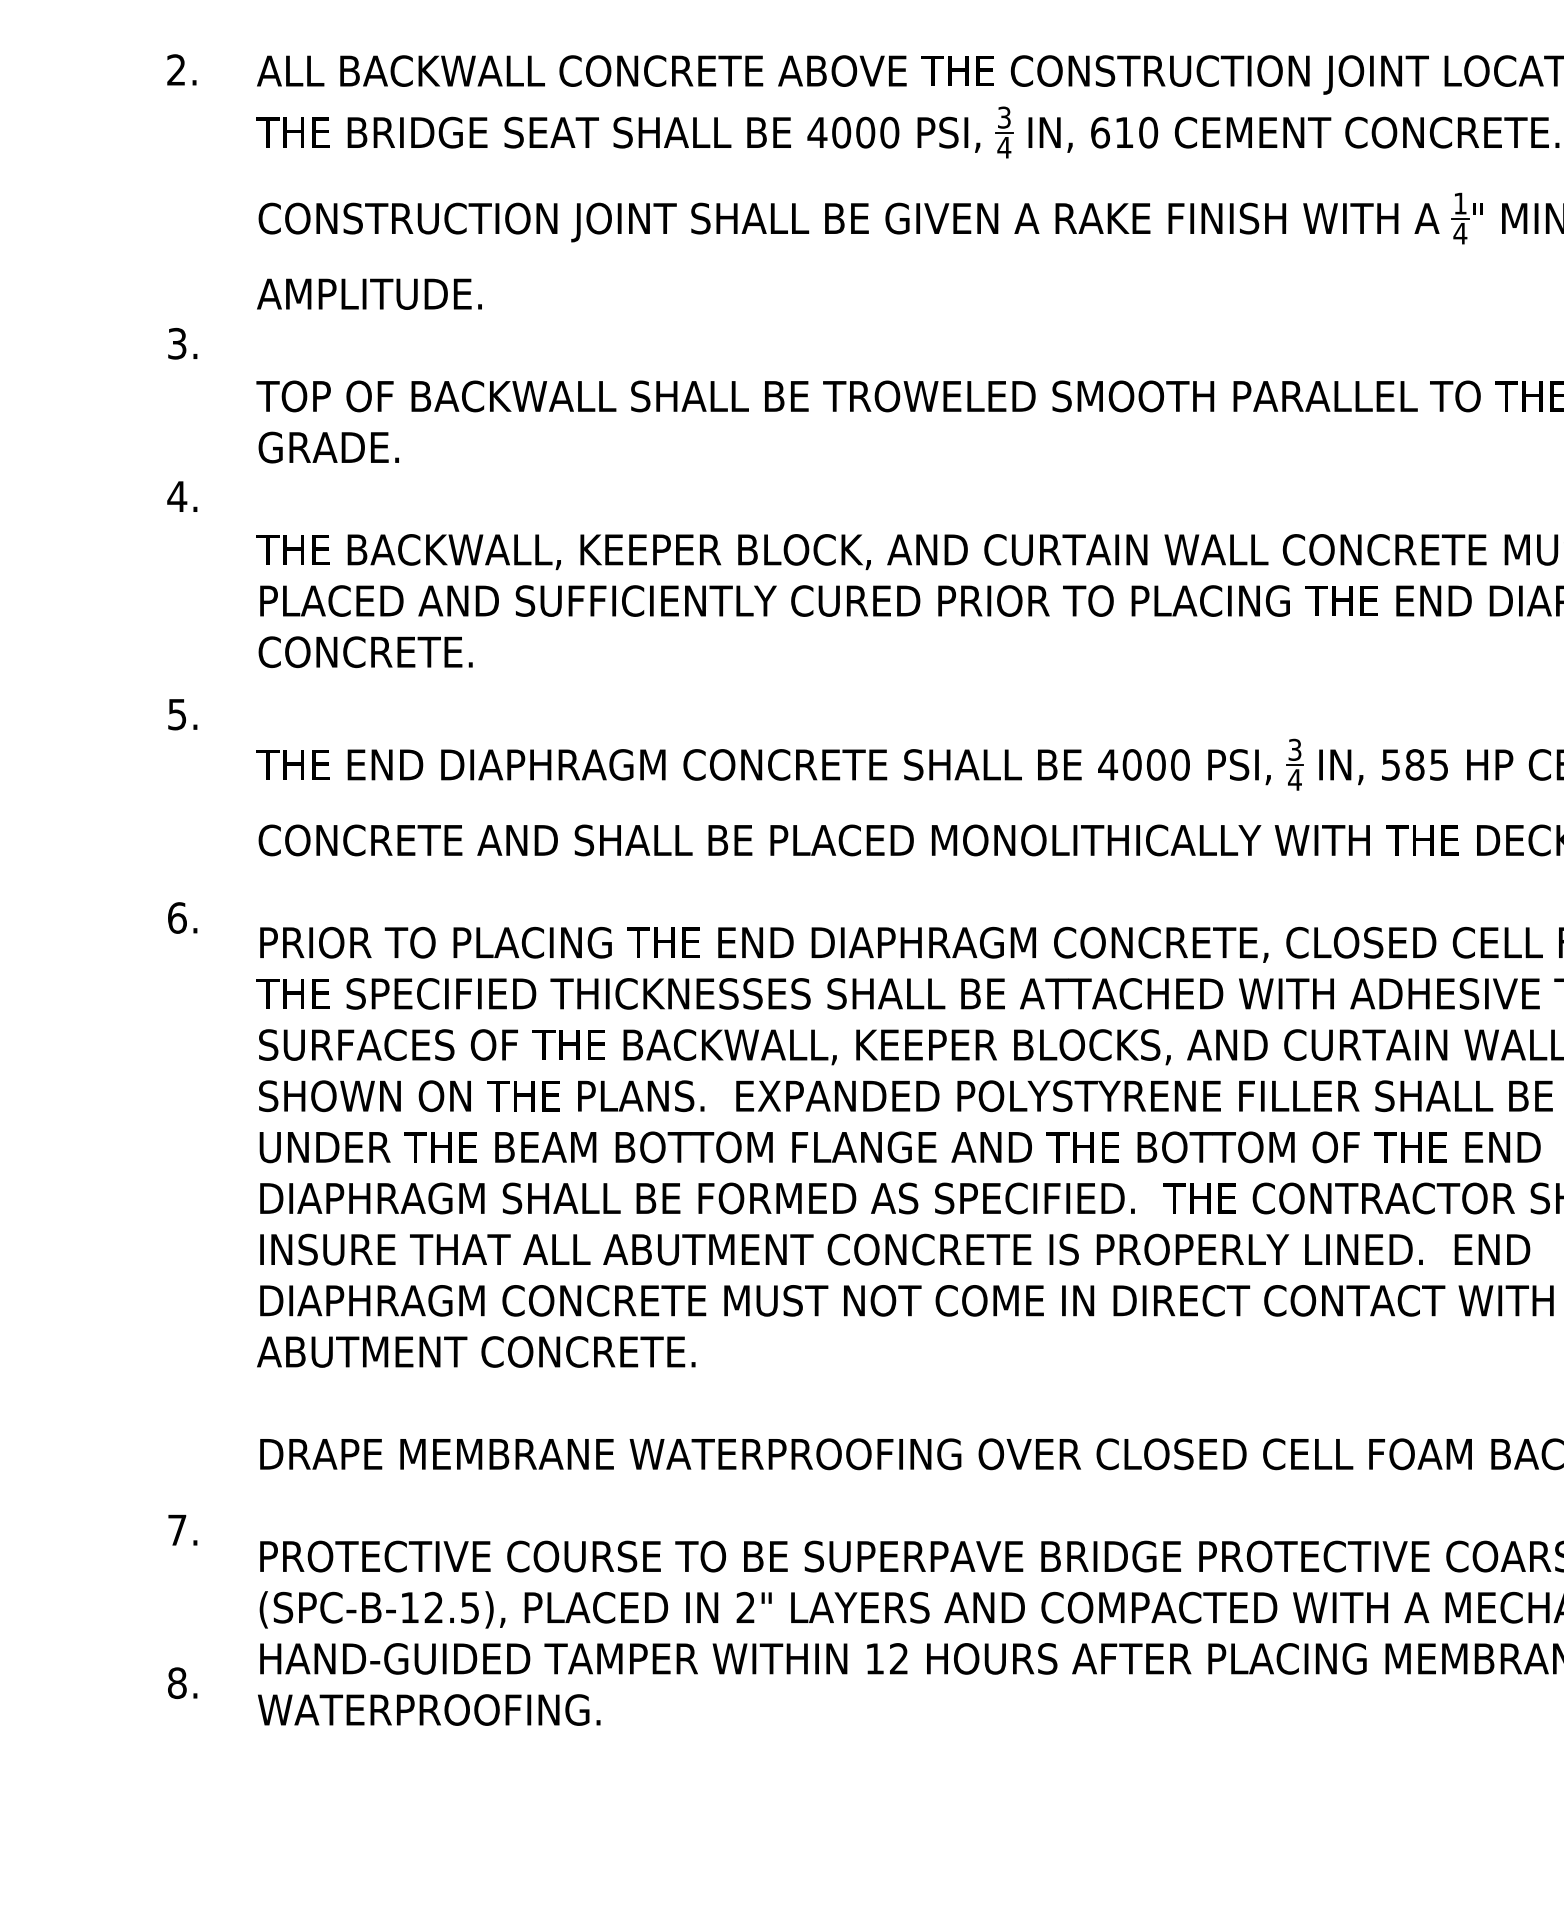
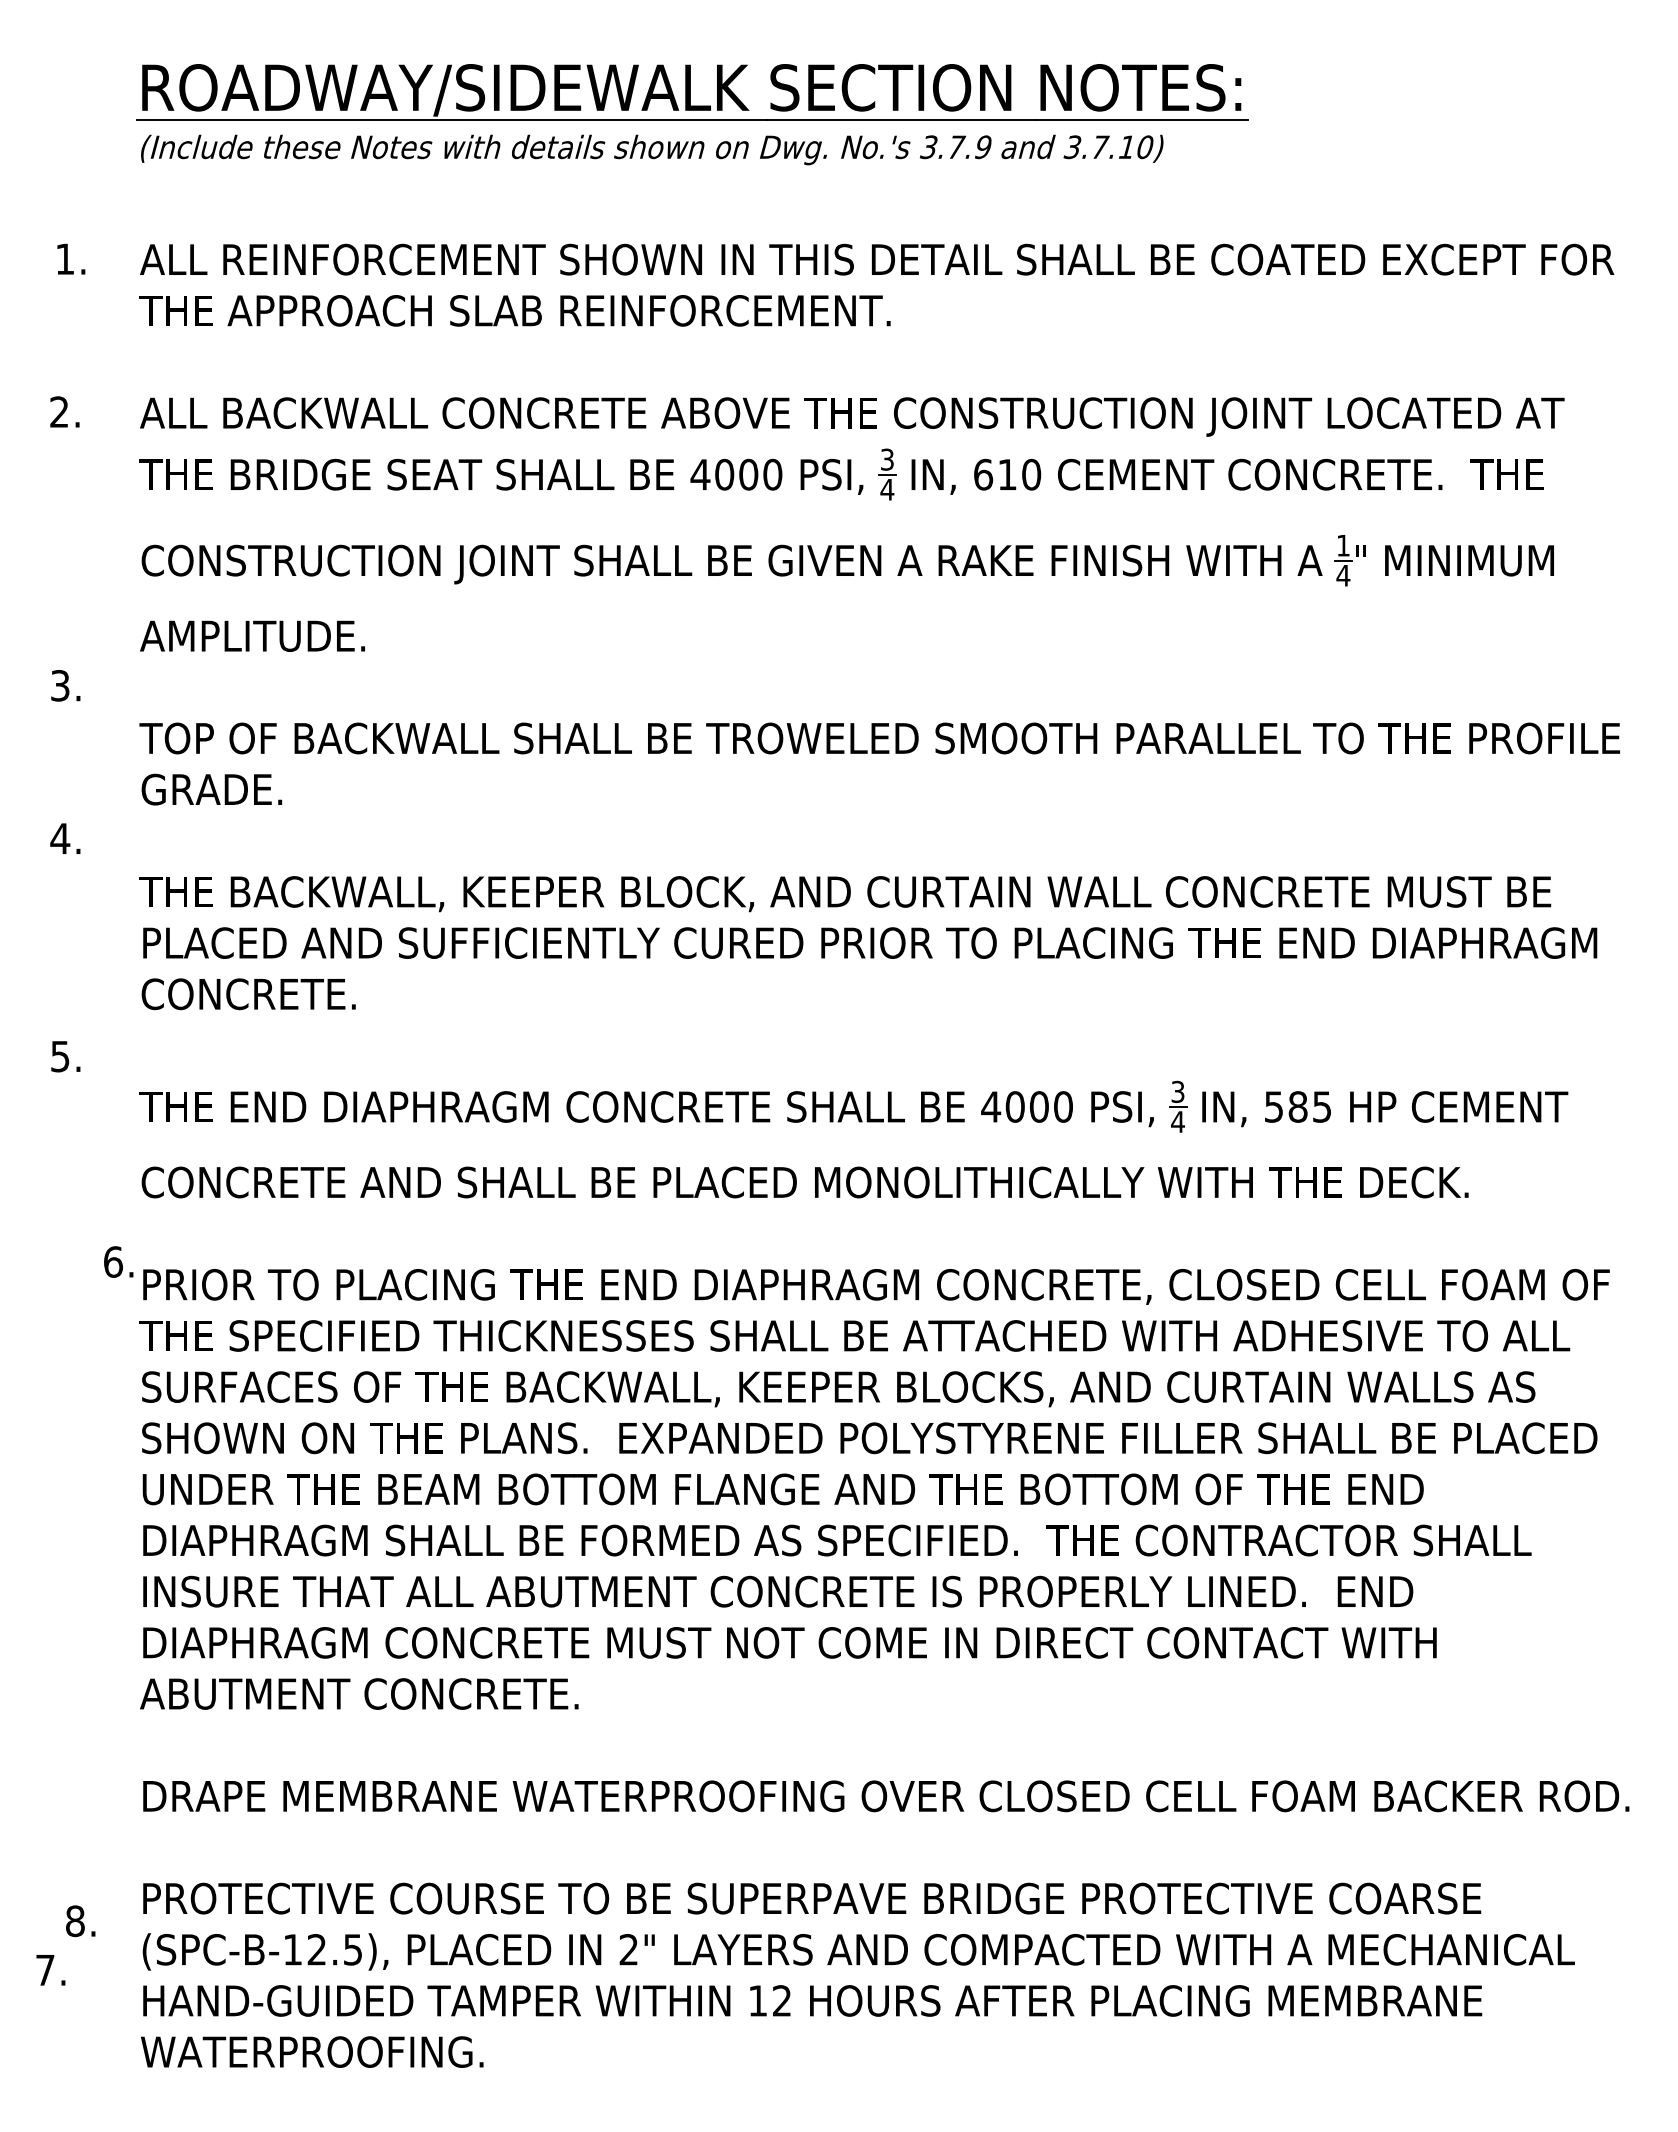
text: (182, 917) -> (118, 1261), moved
text: (182, 1530) -> (50, 1970), moved
text: (182, 1683) -> (80, 1921), moved

